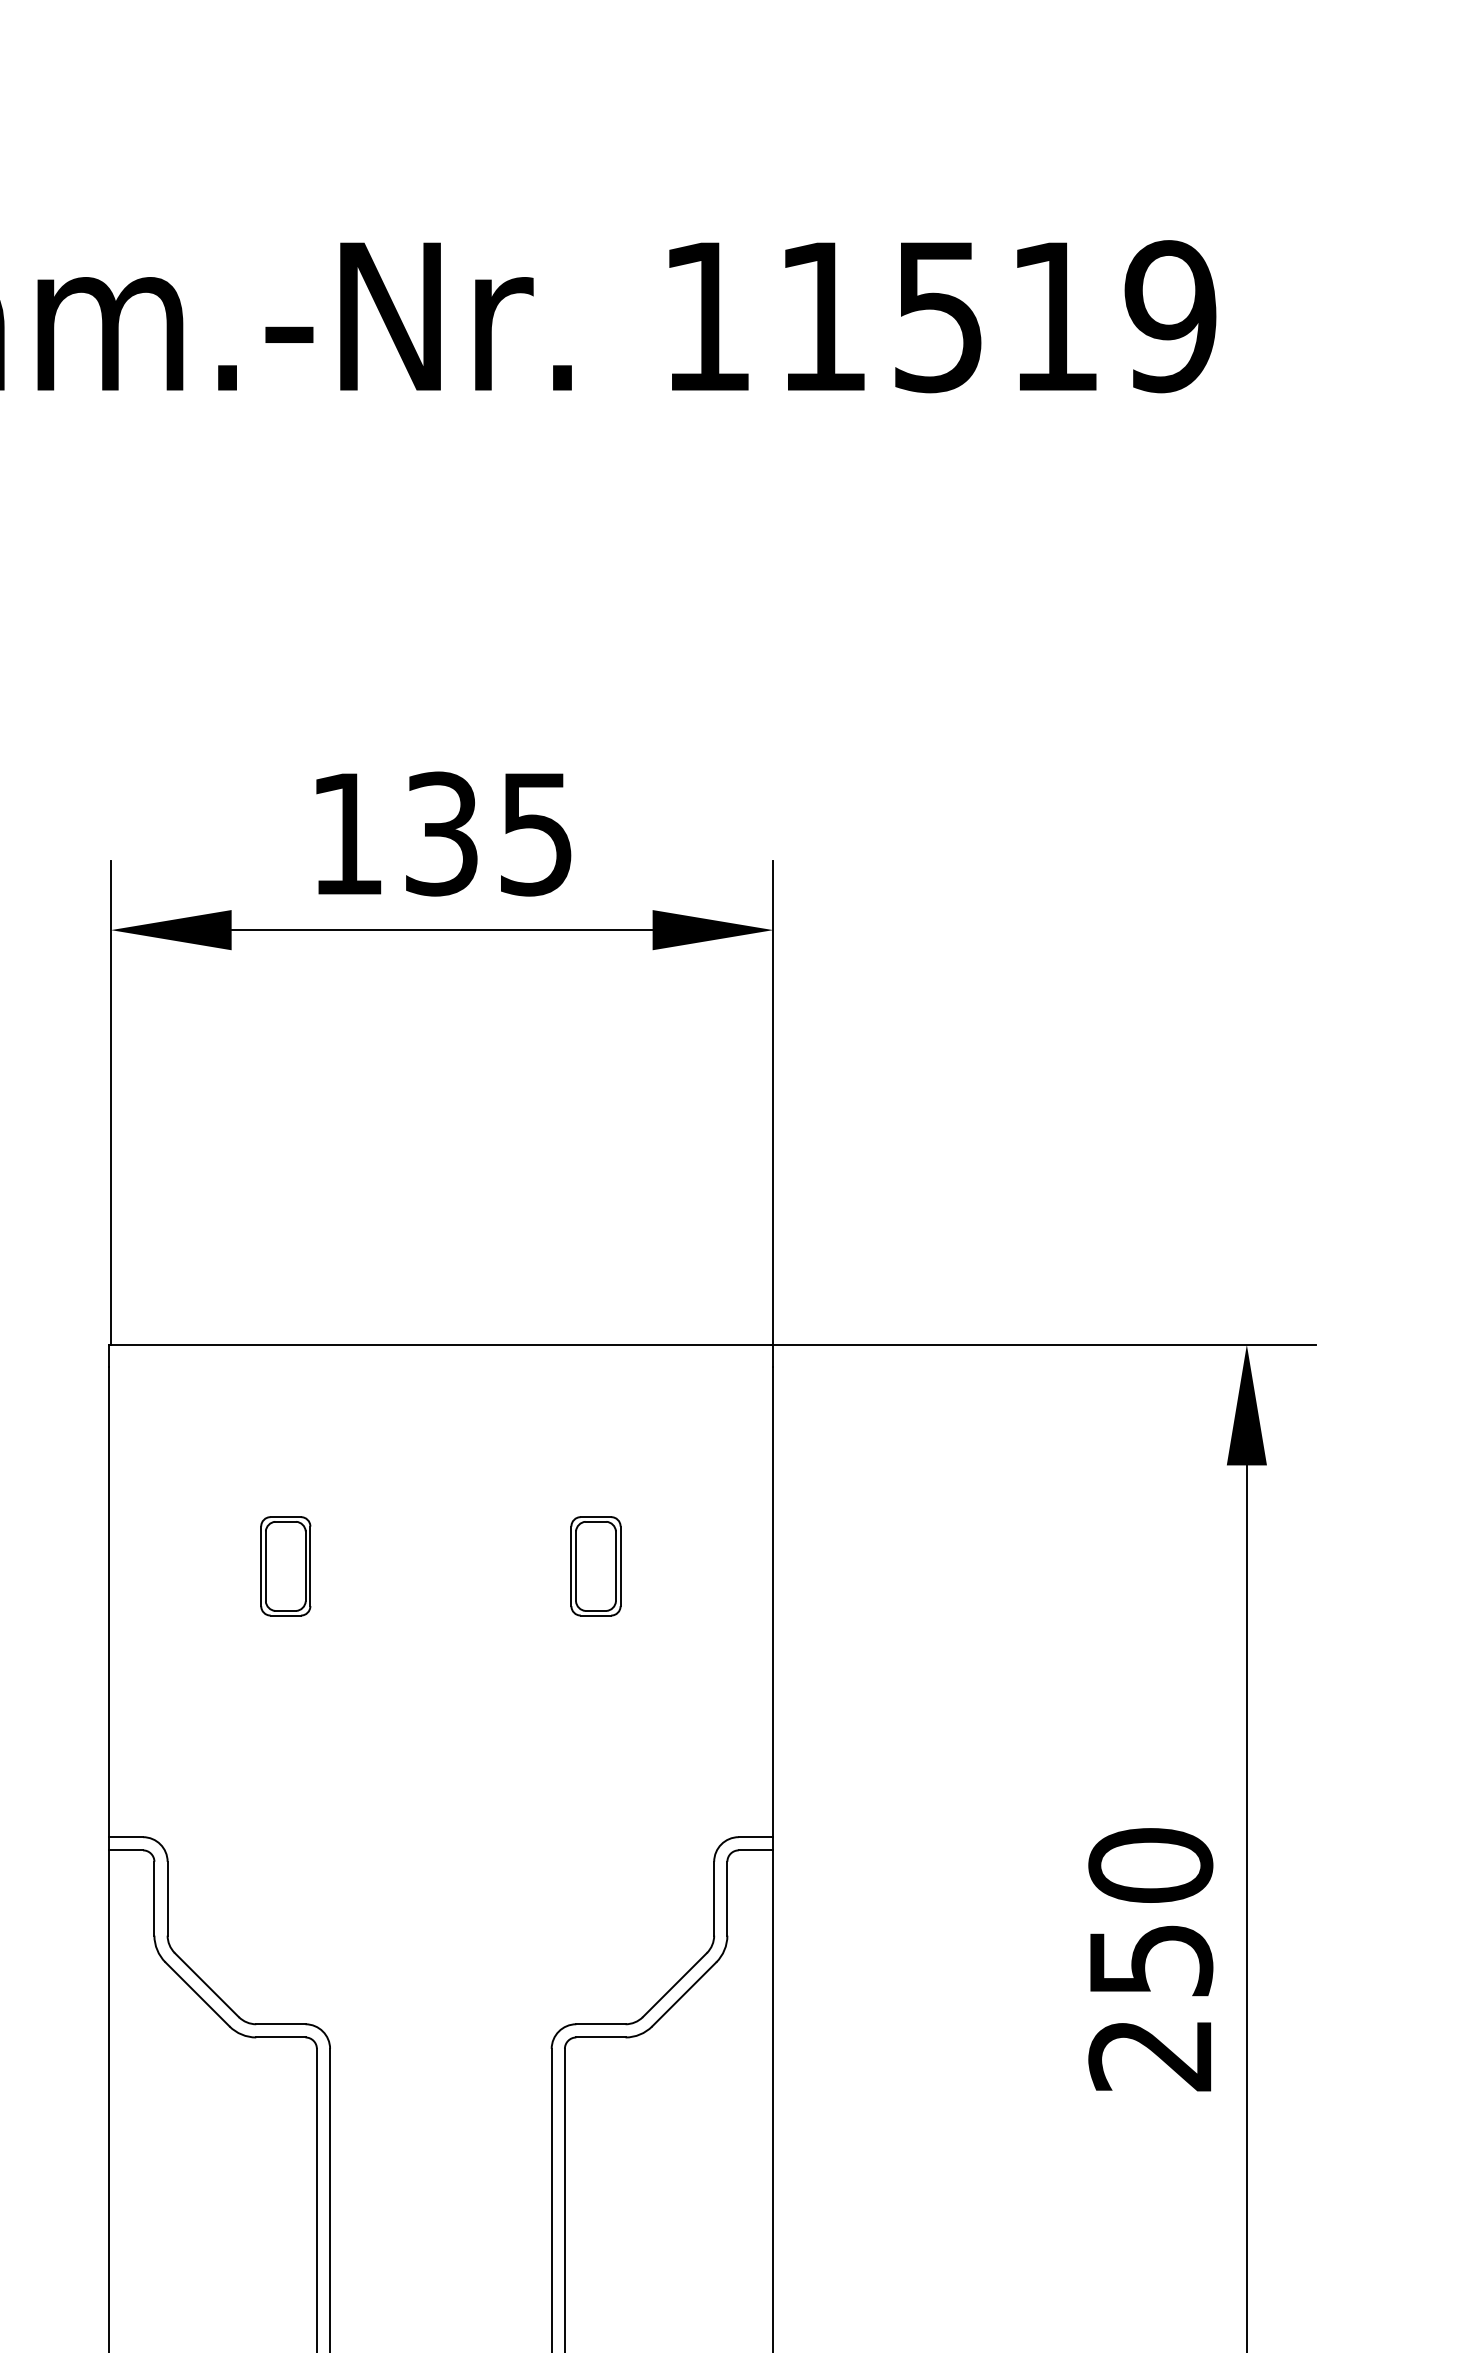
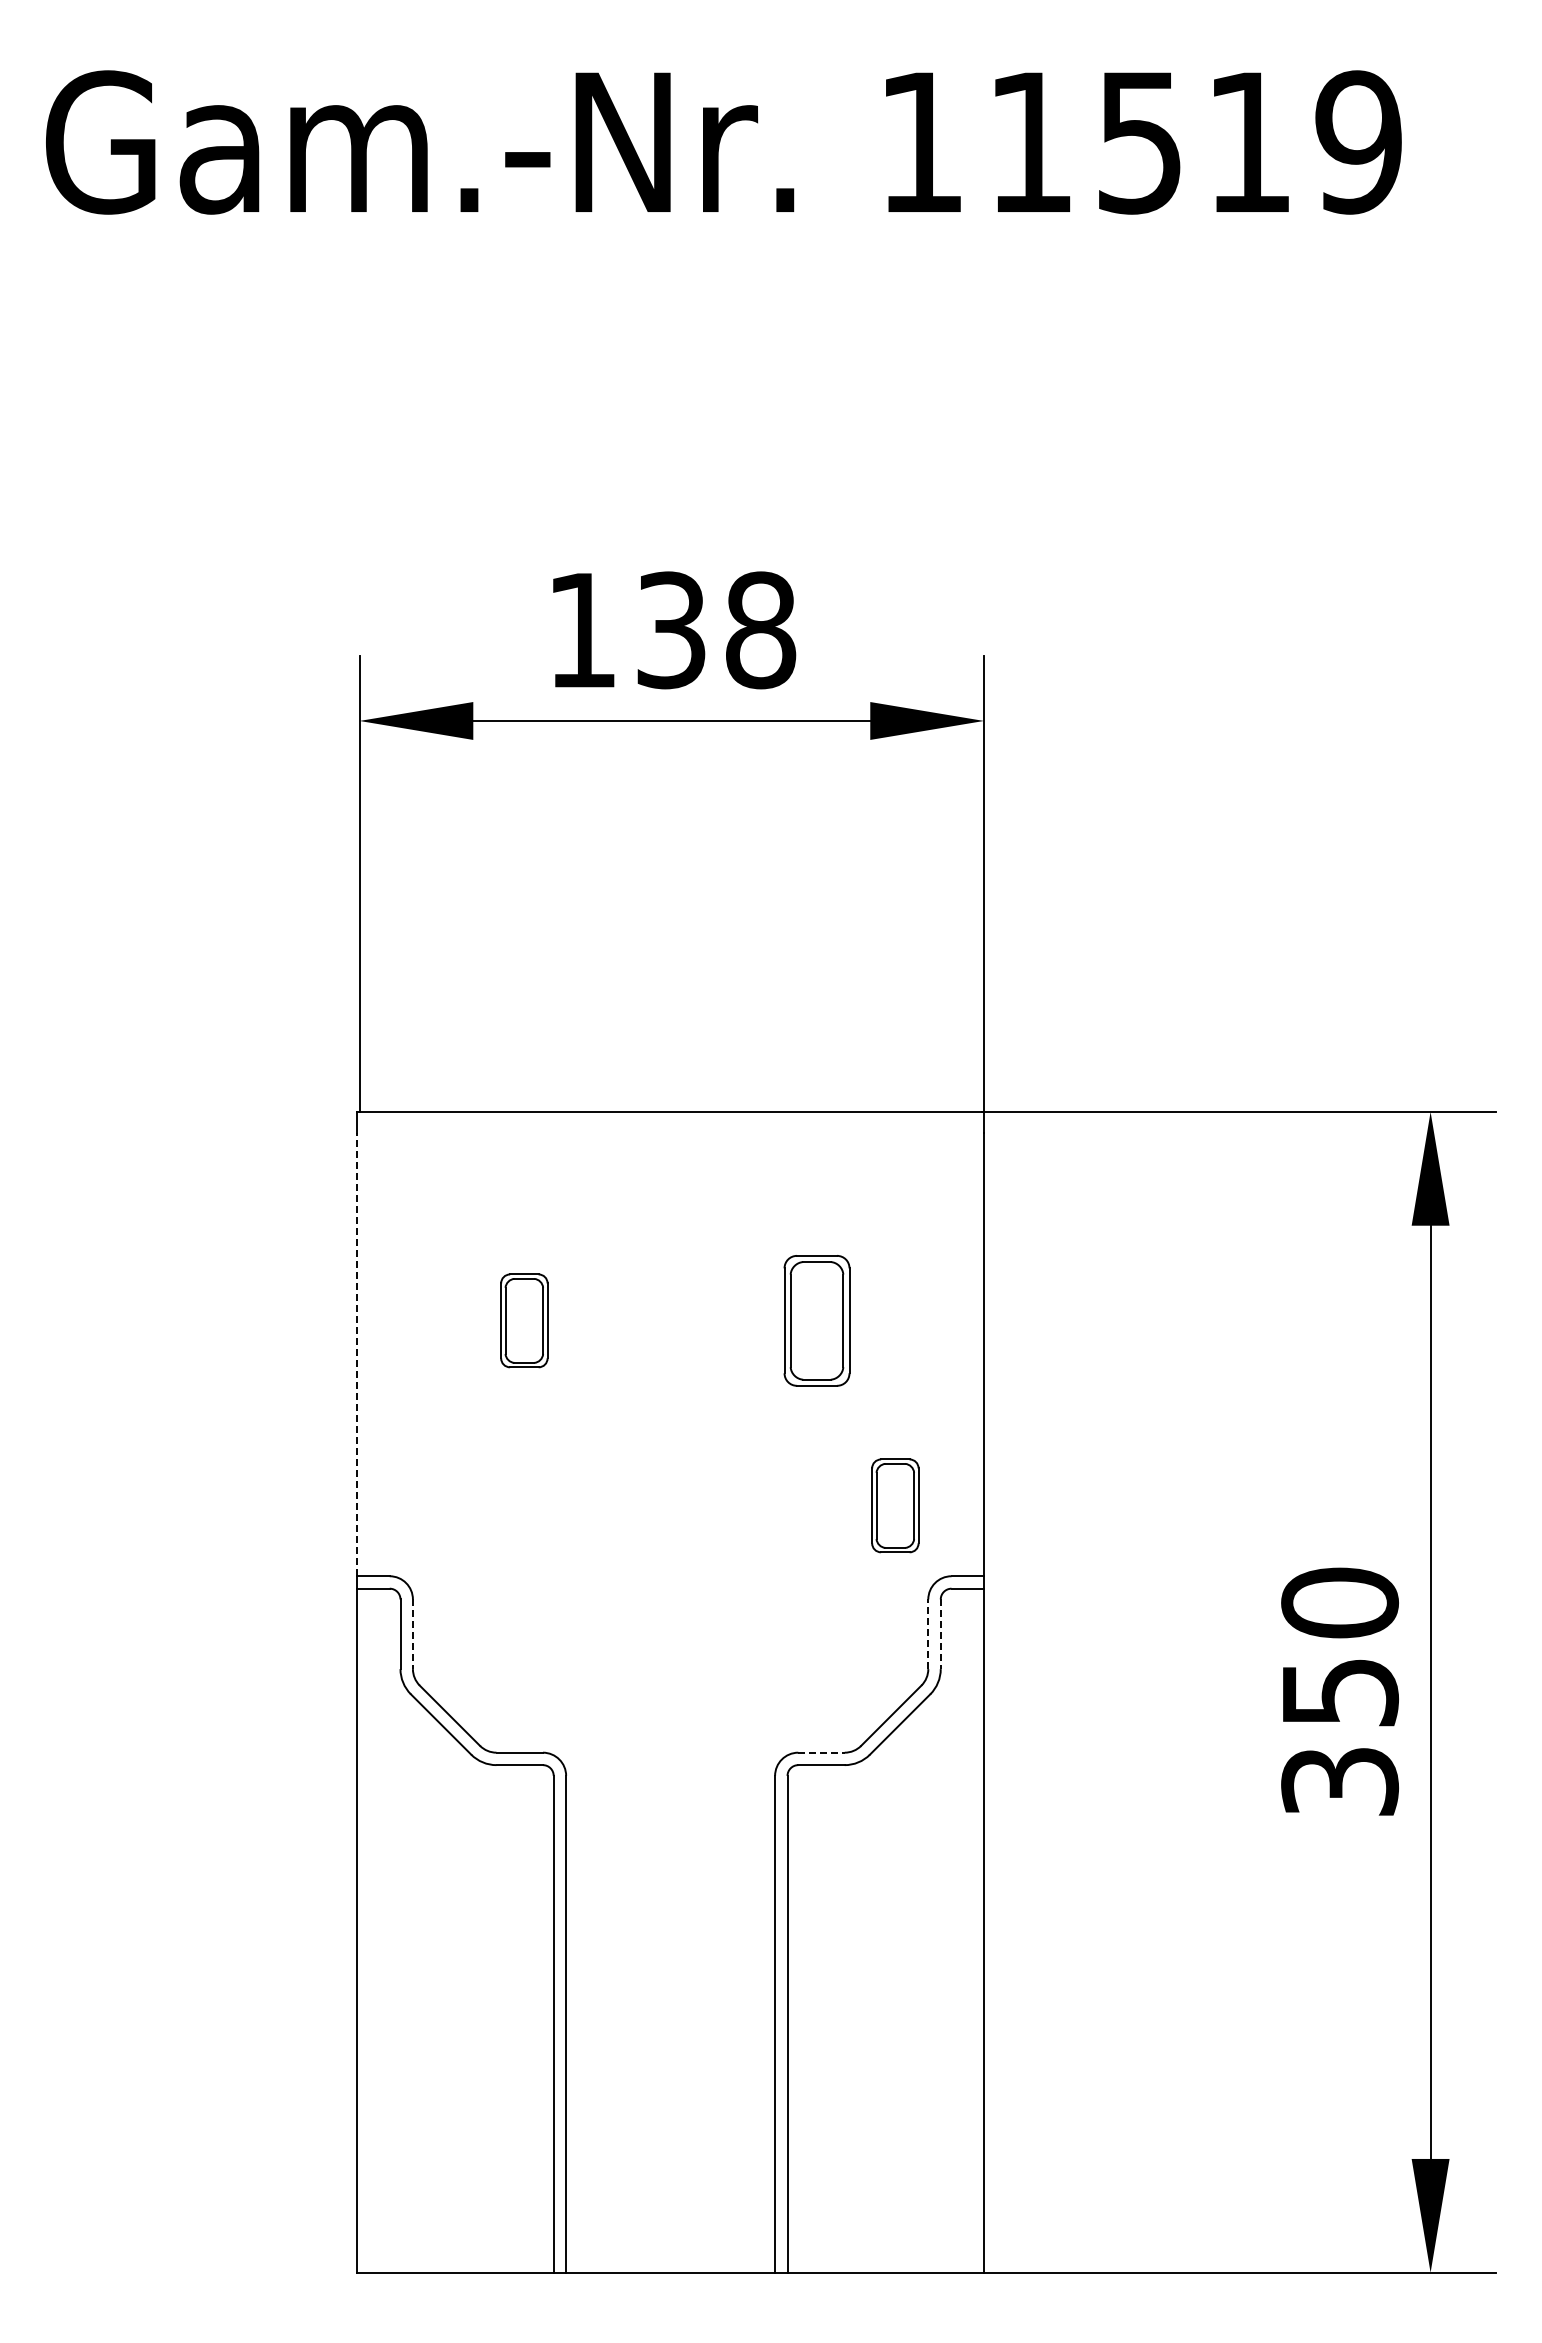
text: (537, 834) -> (761, 630), 135 -> 138
part: (595, 1565) -> (816, 1320), size x1.4
line: (108, 1601) -> (357, 1354), solid -> dashed
part: (679, 1762) -> (895, 1505), added
line: (167, 1898) -> (412, 1634), solid -> dashed
line: (714, 1898) -> (928, 1634), solid -> dashed
line: (727, 1898) -> (940, 1634), solid -> dashed
line: (601, 2024) -> (822, 1752), solid -> dashed
text: (1151, 2054) -> (1340, 1781), 250 -> 350

